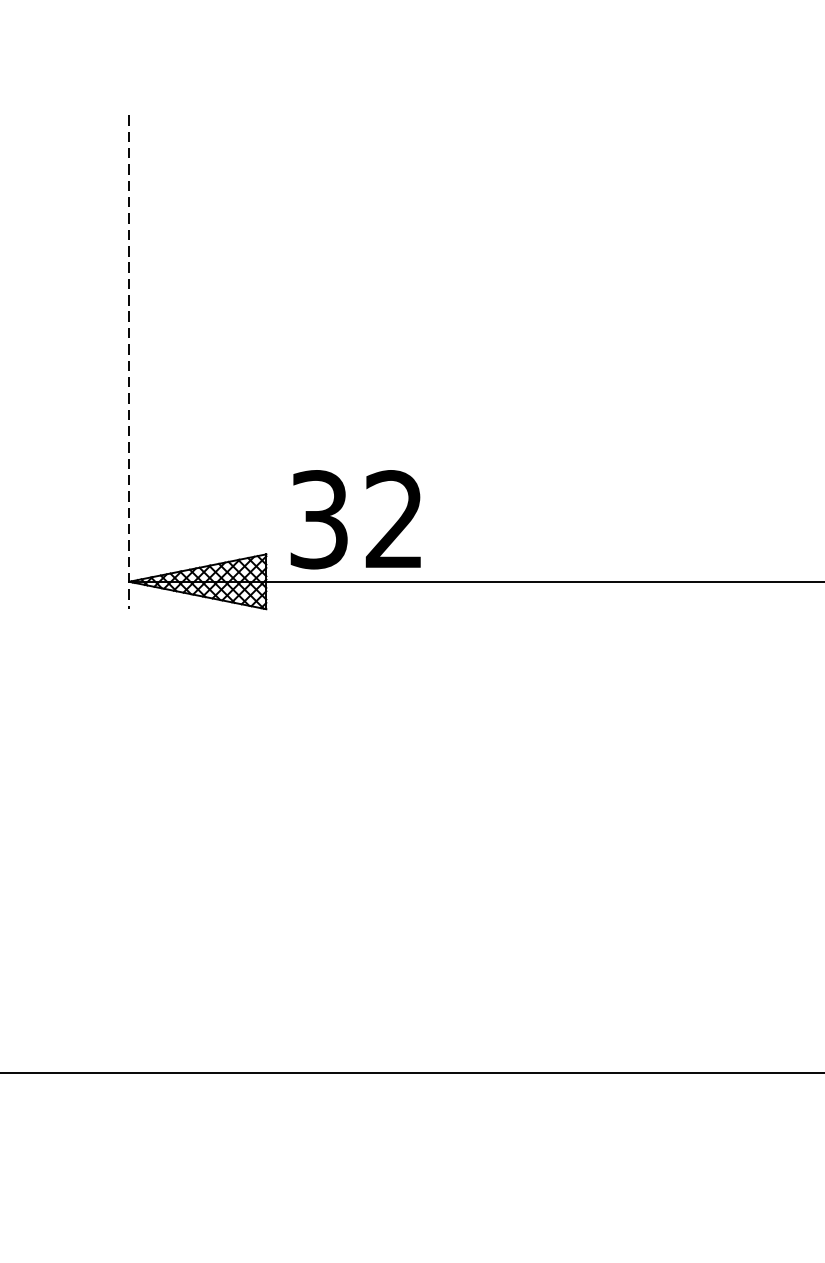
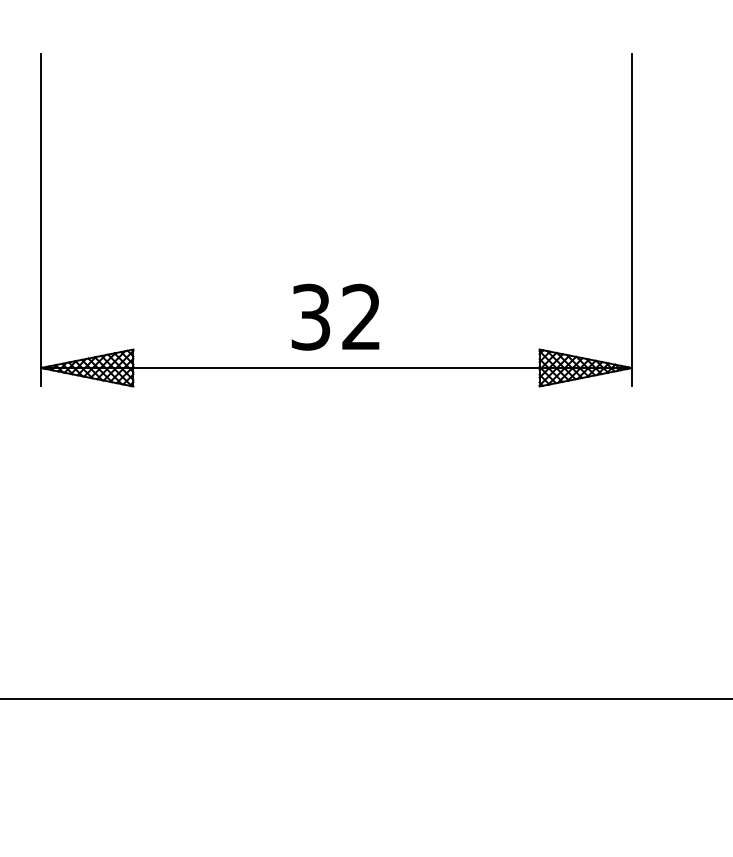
line: (129, 362) -> (41, 220), dashed -> solid
text: (355, 518) -> (335, 316), moved

